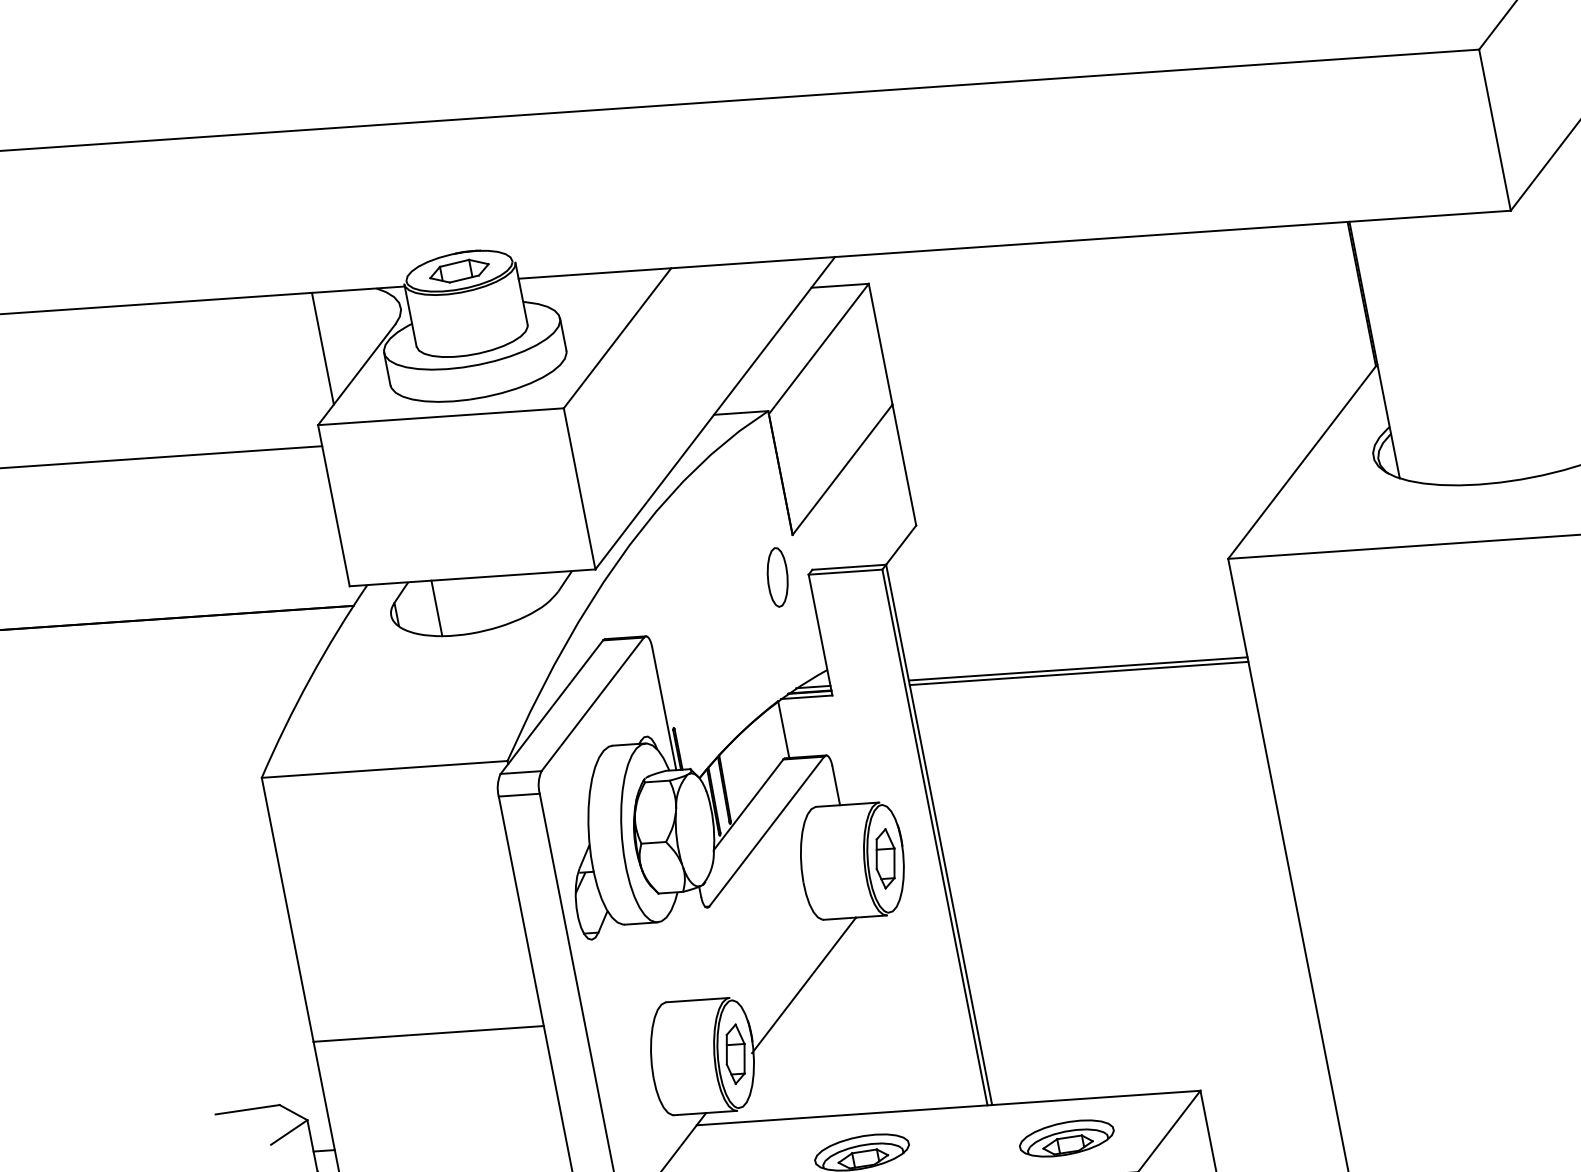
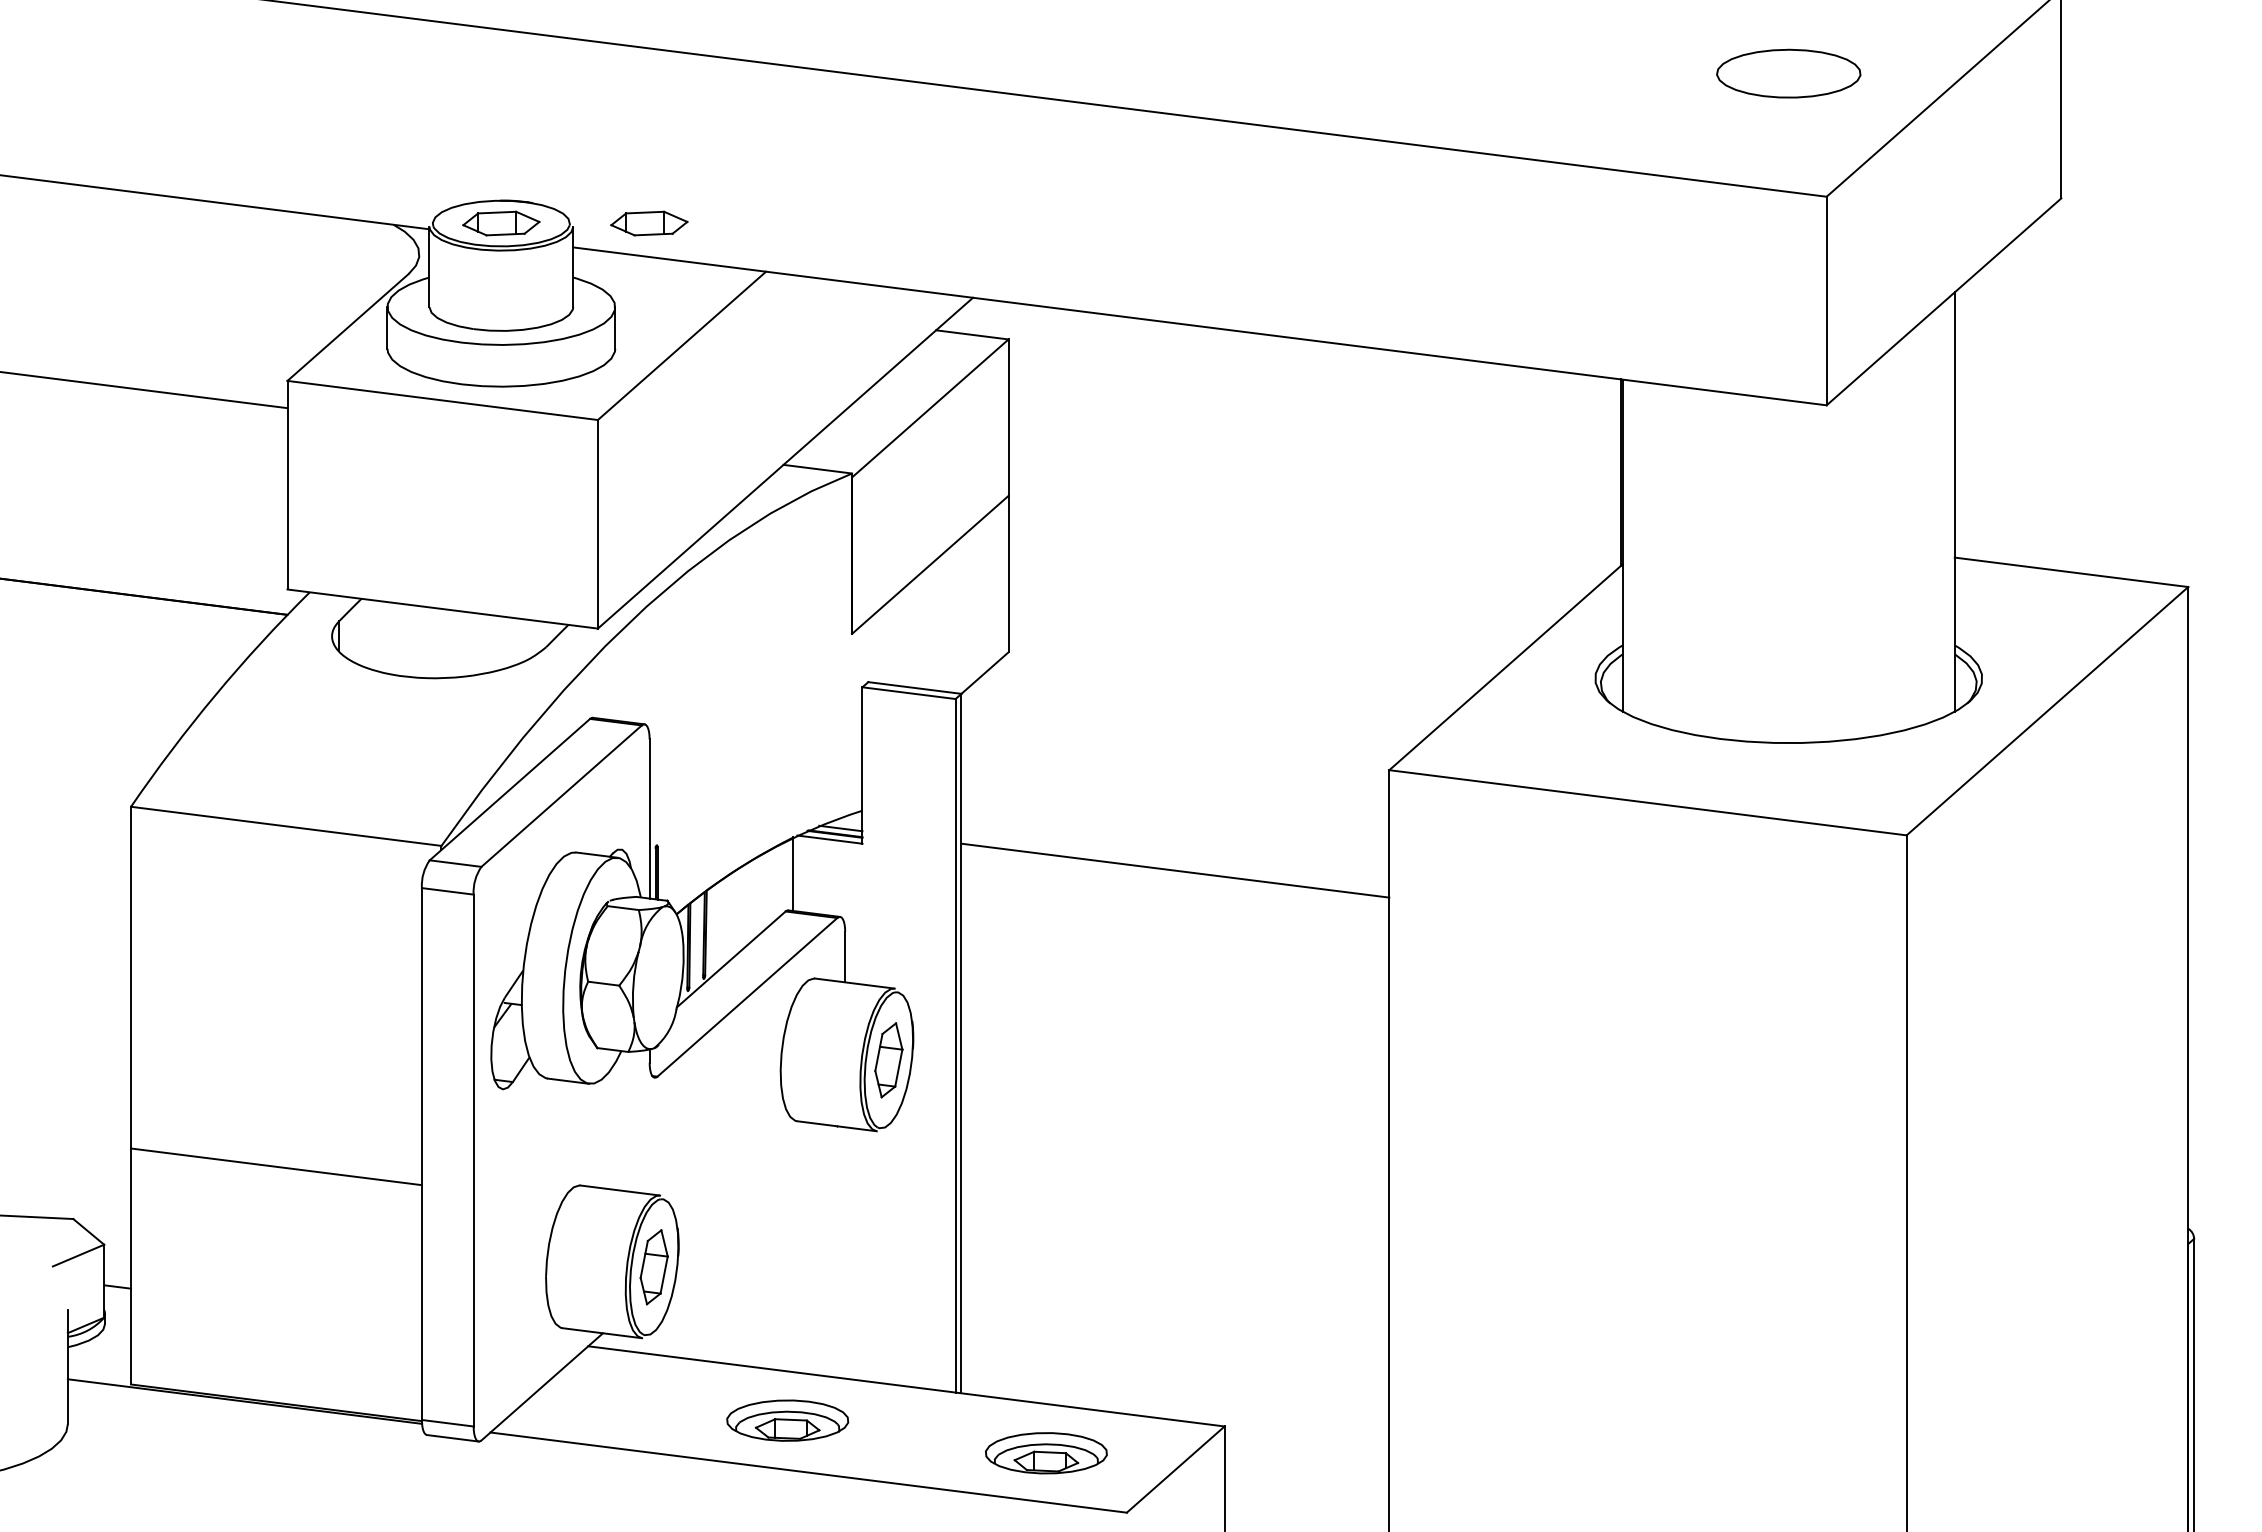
part: (573, 248) -> (649, 223), added
line: (323, 348) -> (312, 286), removed
part: (778, 577) -> (823, 683), removed
line: (436, 608) -> (390, 638), removed
line: (1079, 673) -> (1175, 876), removed
line: (803, 985) -> (755, 1197), removed

